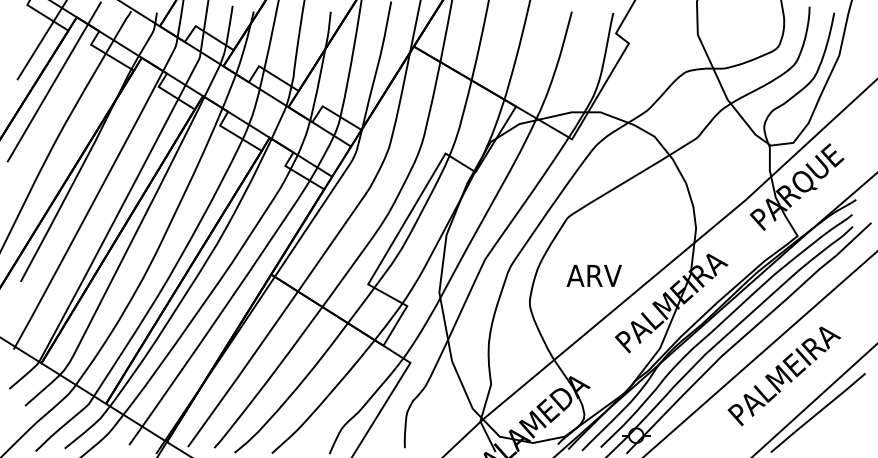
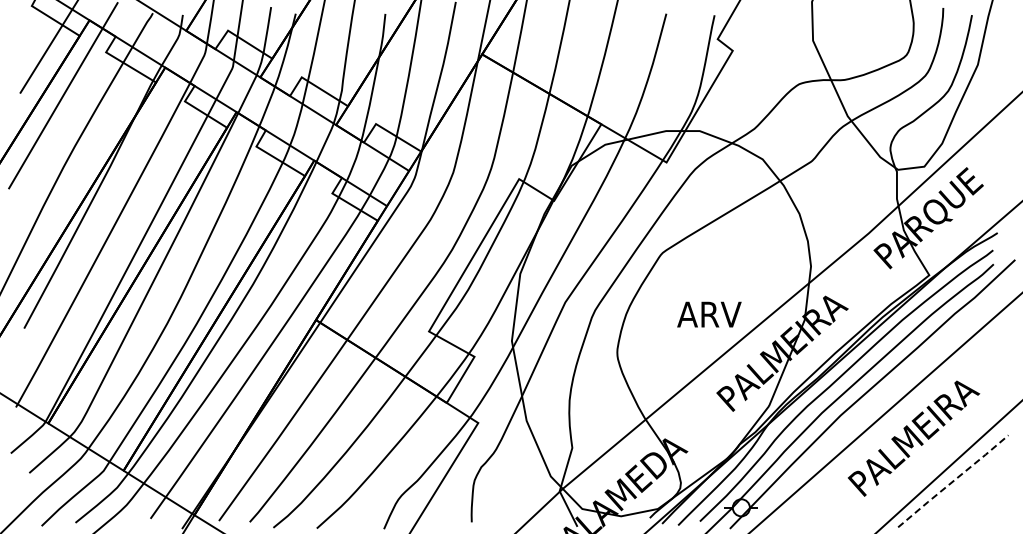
text: (594, 275) -> (709, 314), moved
line: (818, 413) -> (953, 481), solid -> dashed

